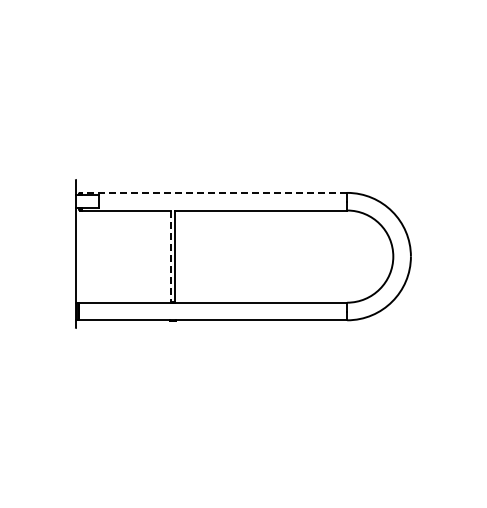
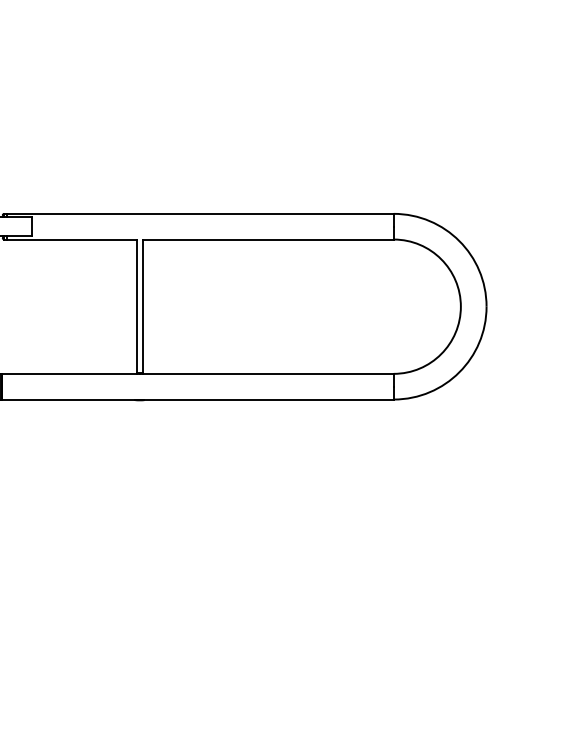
line: (214, 192) -> (200, 213), dashed -> solid
line: (170, 257) -> (136, 308), dashed -> solid

